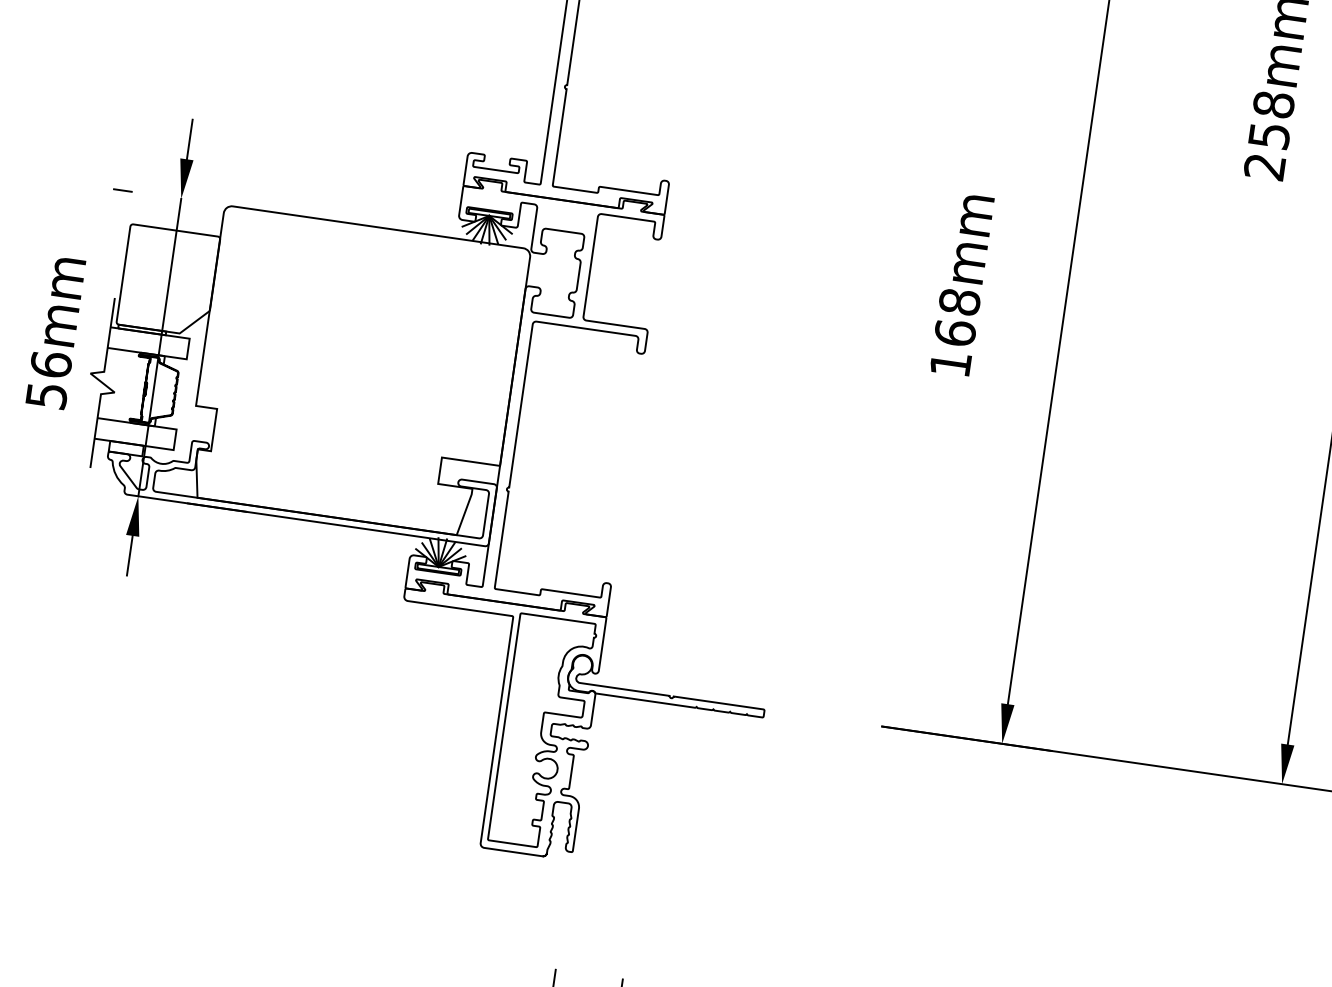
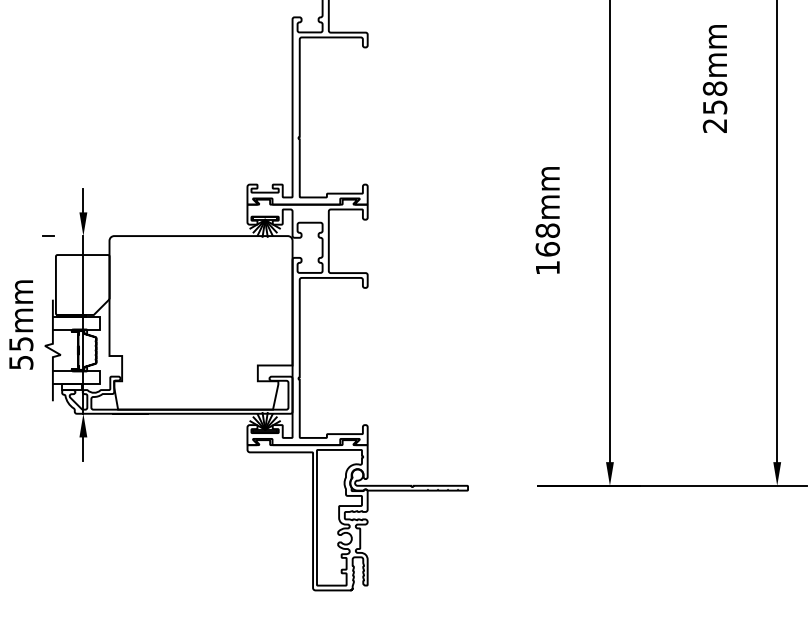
text: (51, 363) -> (21, 343), 56mm -> 55mm

